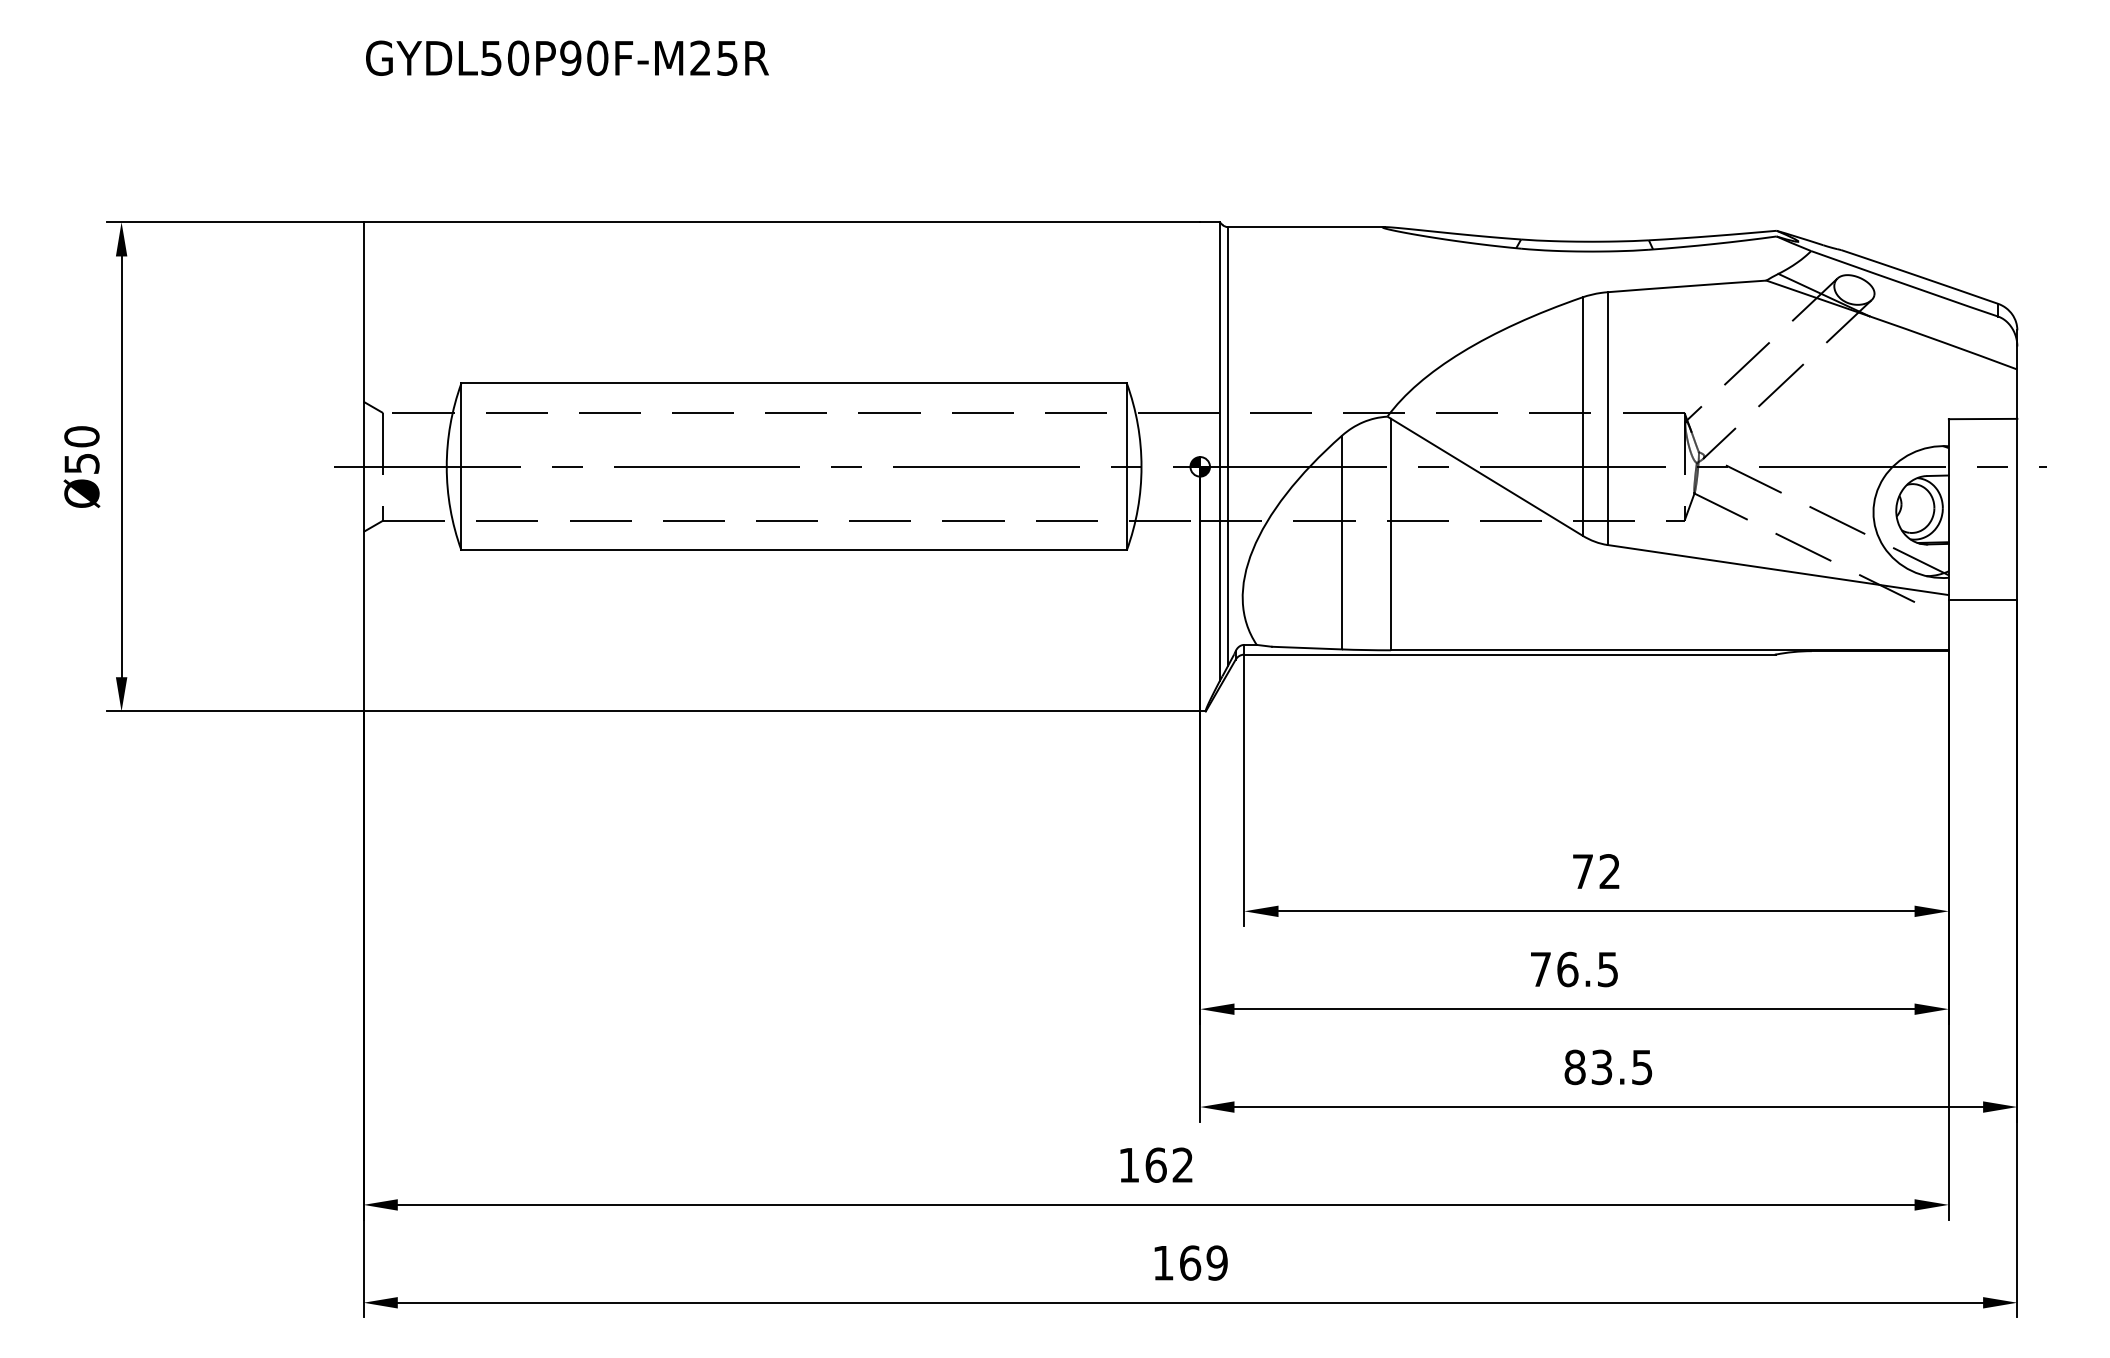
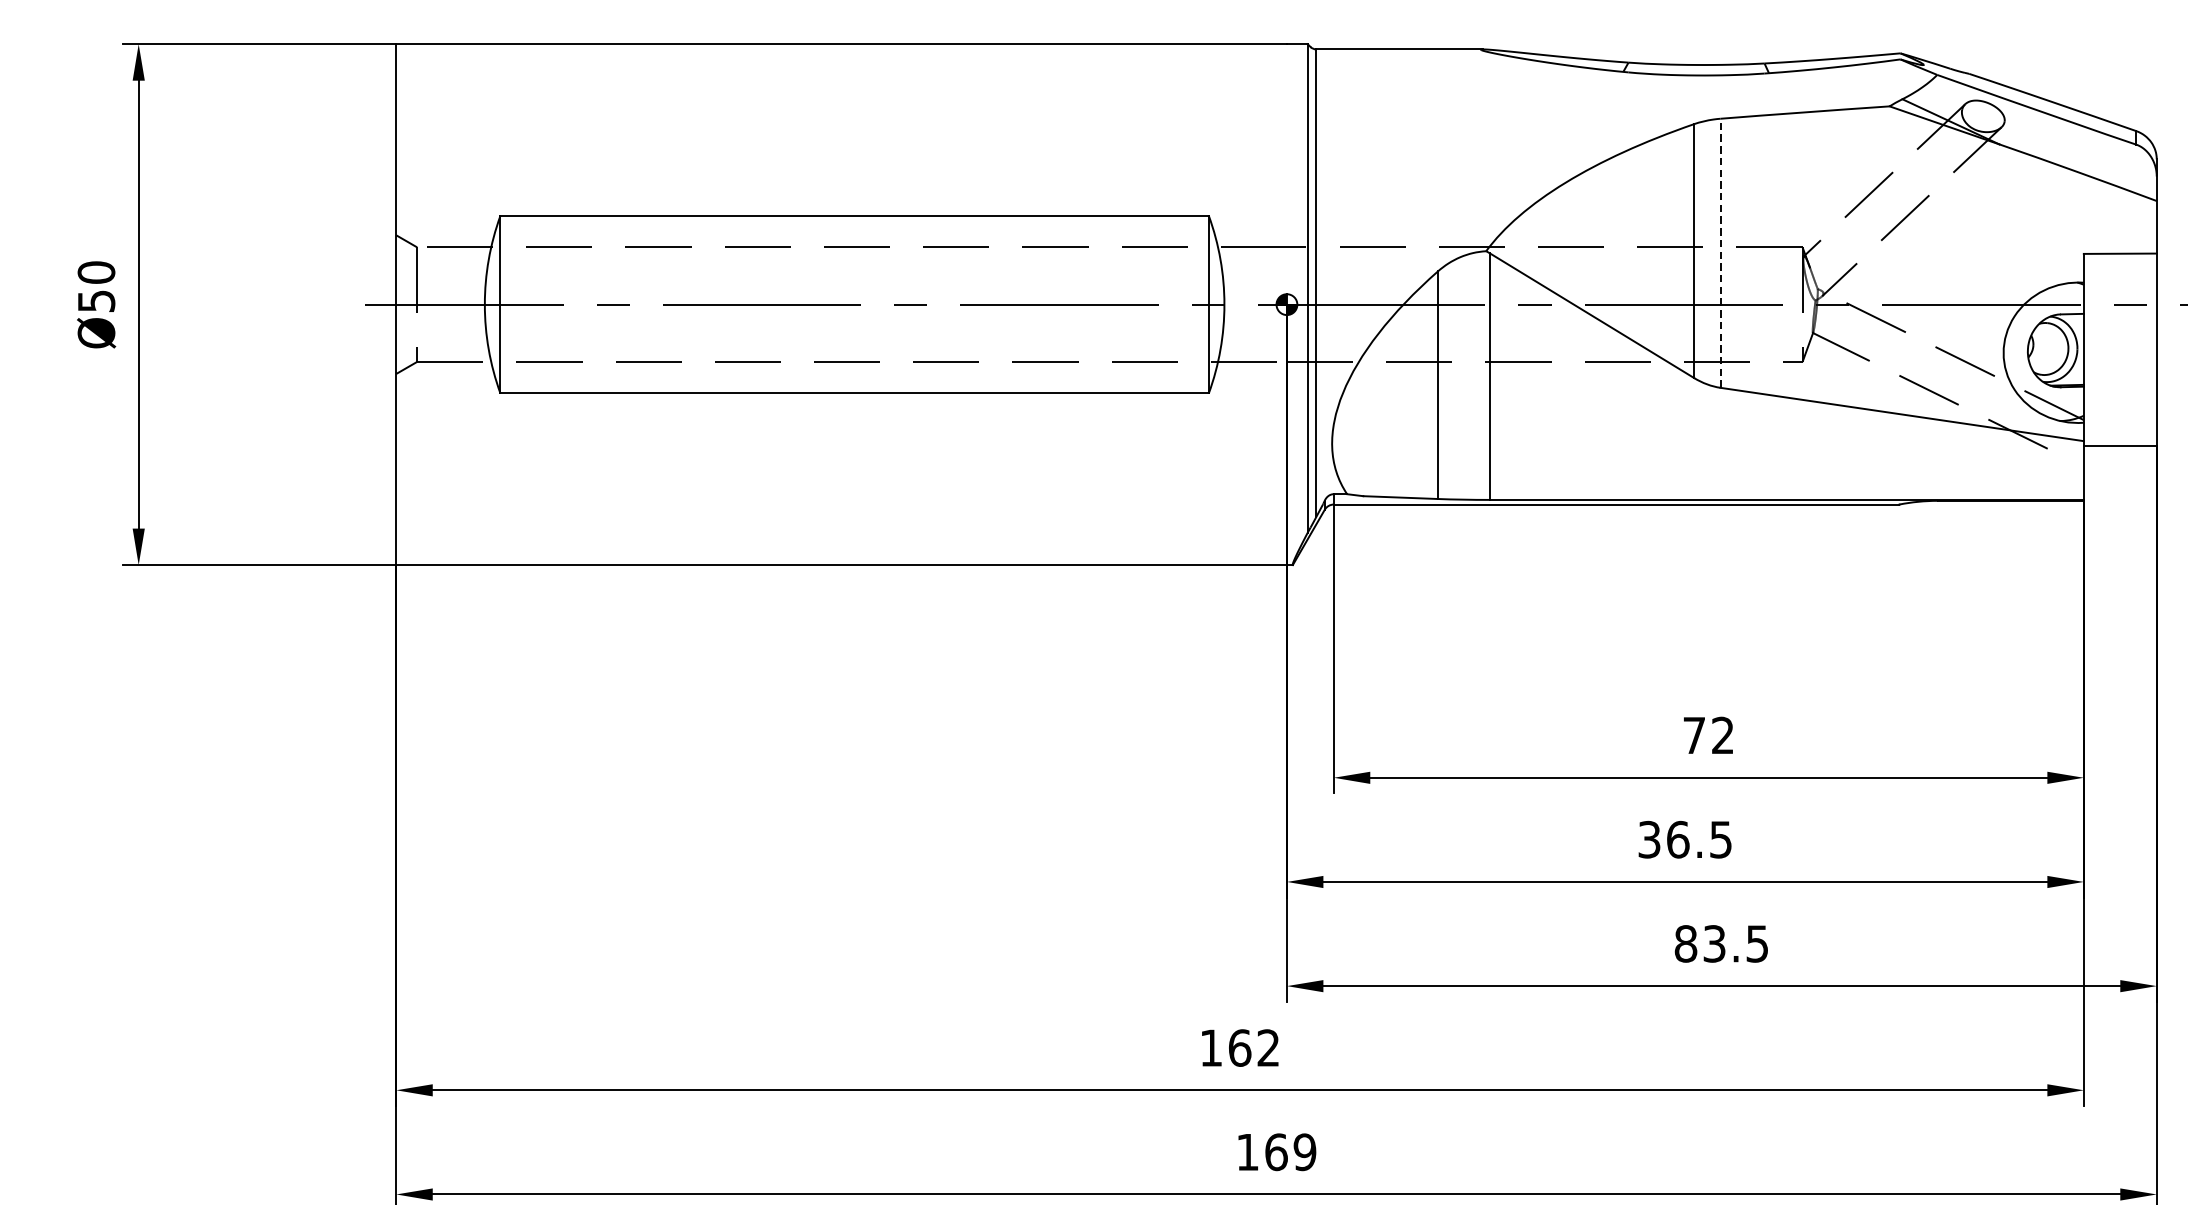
line: (1607, 418) -> (1720, 253), solid -> dashed
text: (1540, 969) -> (1649, 839), 76.5 -> 36.5

